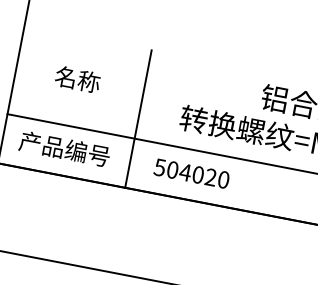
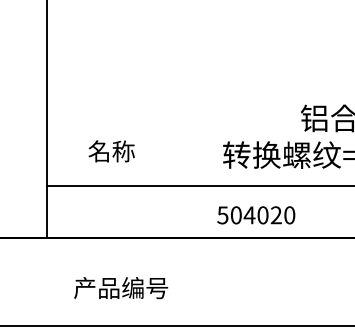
text: (77, 79) -> (111, 151), moved
line: (138, 119) -> (180, 165), removed
text: (65, 149) -> (121, 288), moved
text: (191, 173) -> (256, 215), moved

